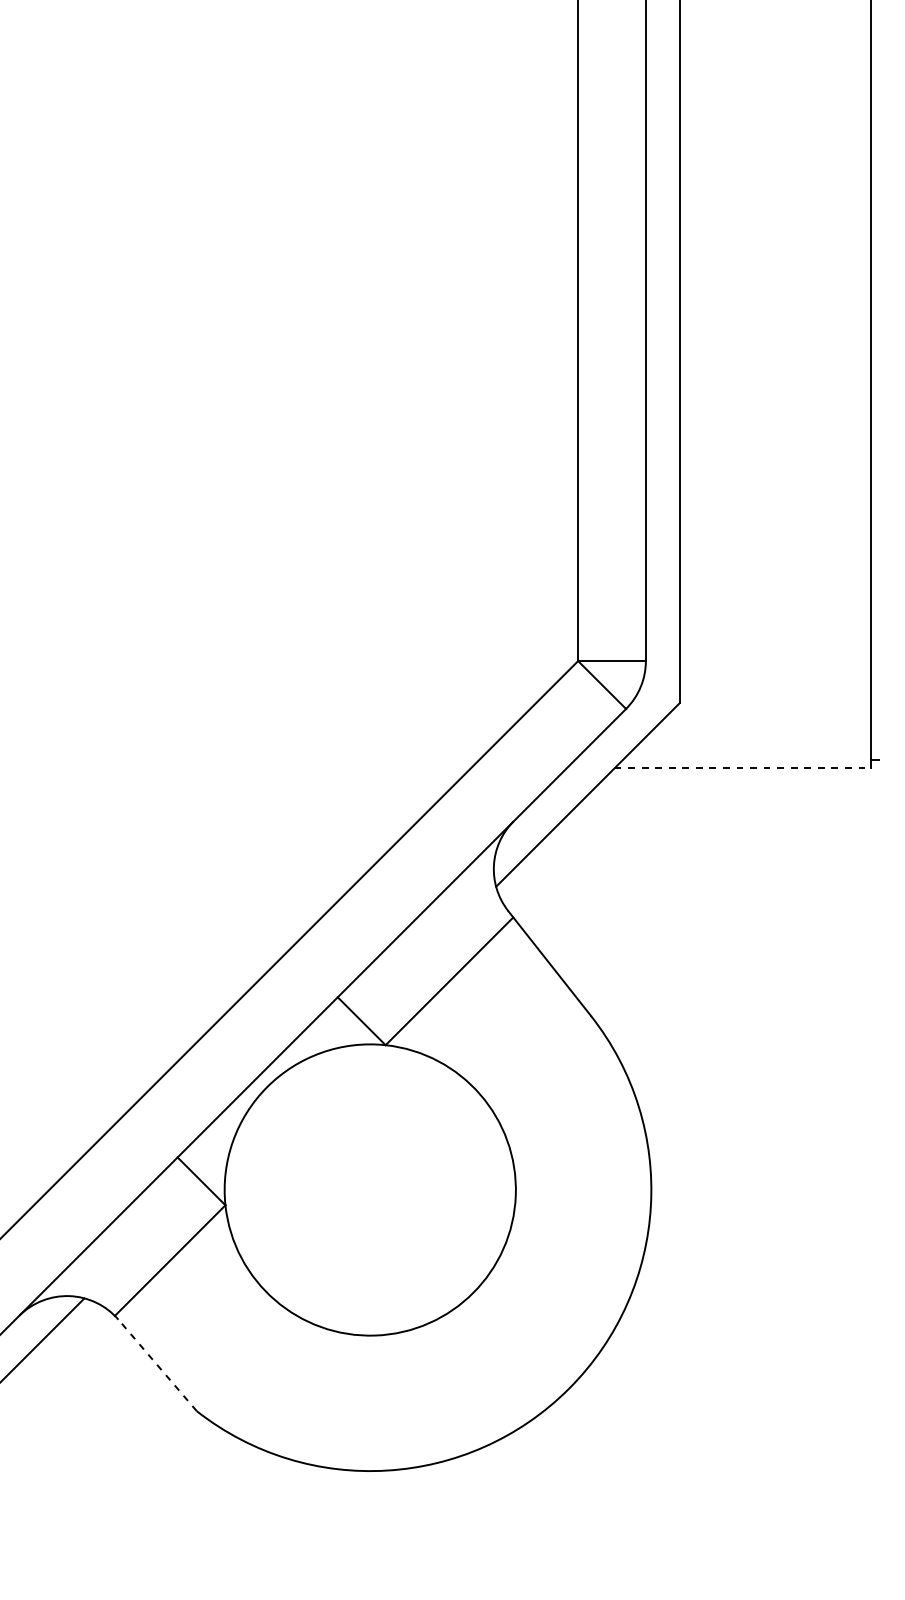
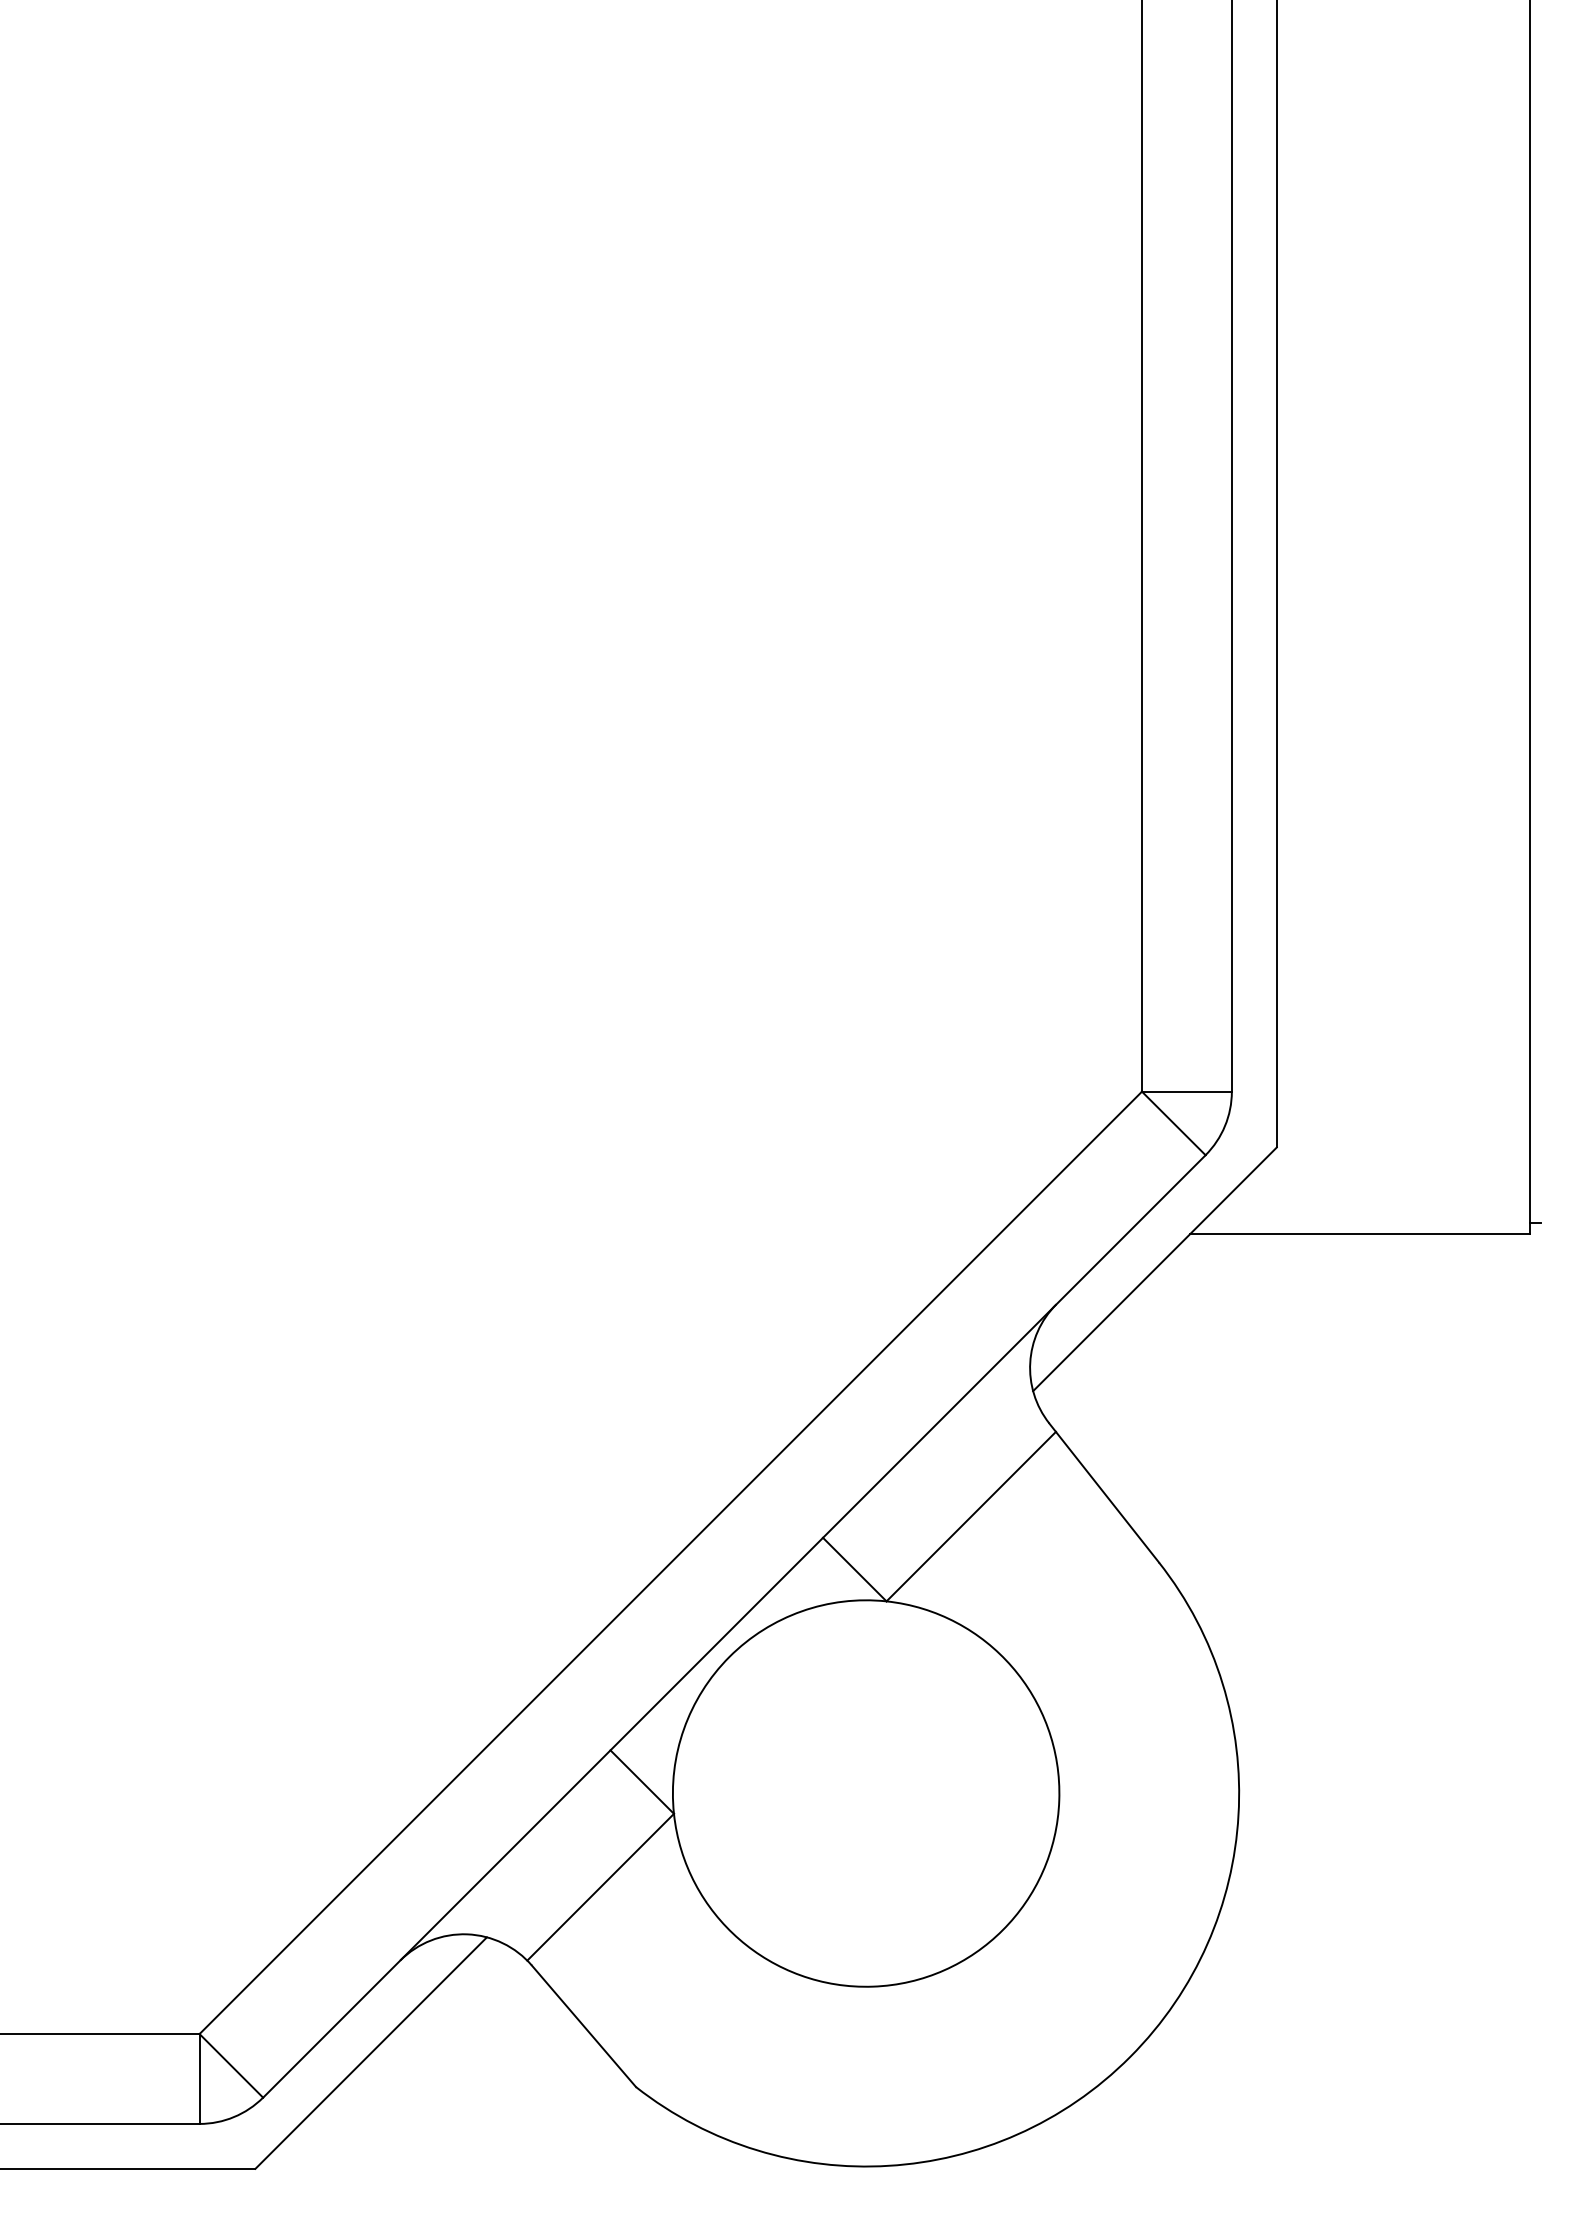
line: (742, 767) -> (1360, 1233), dashed -> solid
line: (157, 1365) -> (583, 2026), dashed -> solid

